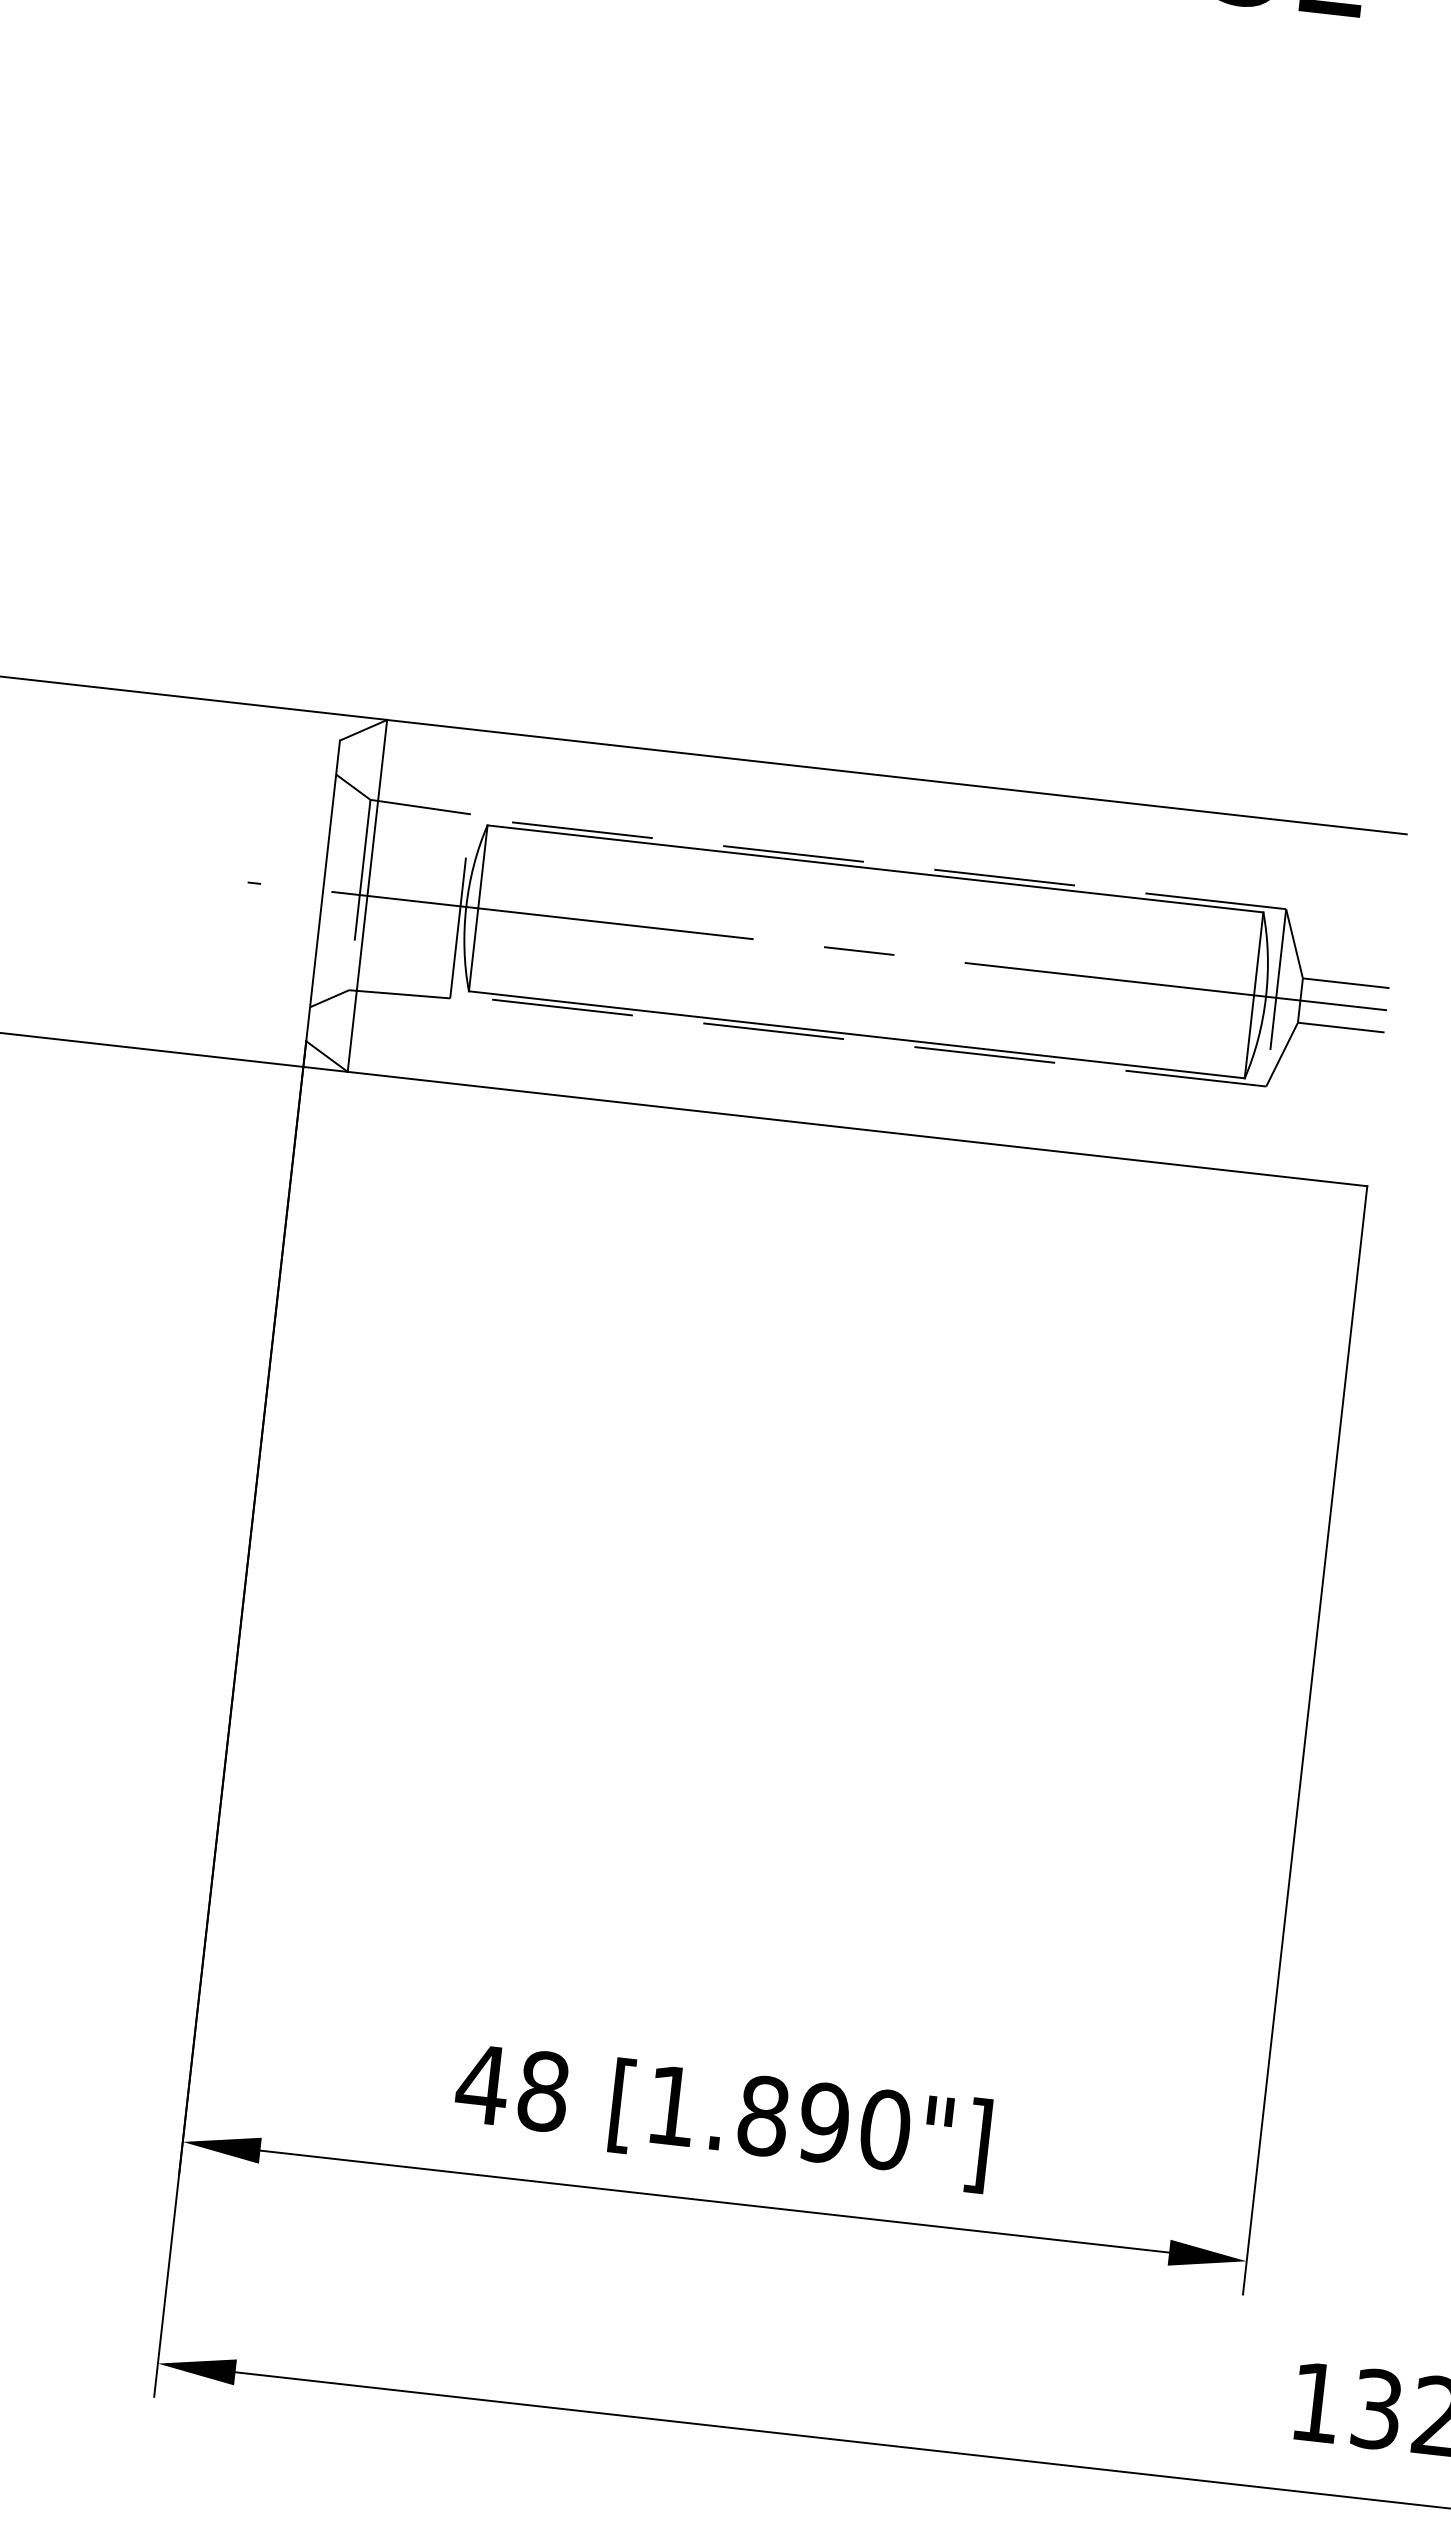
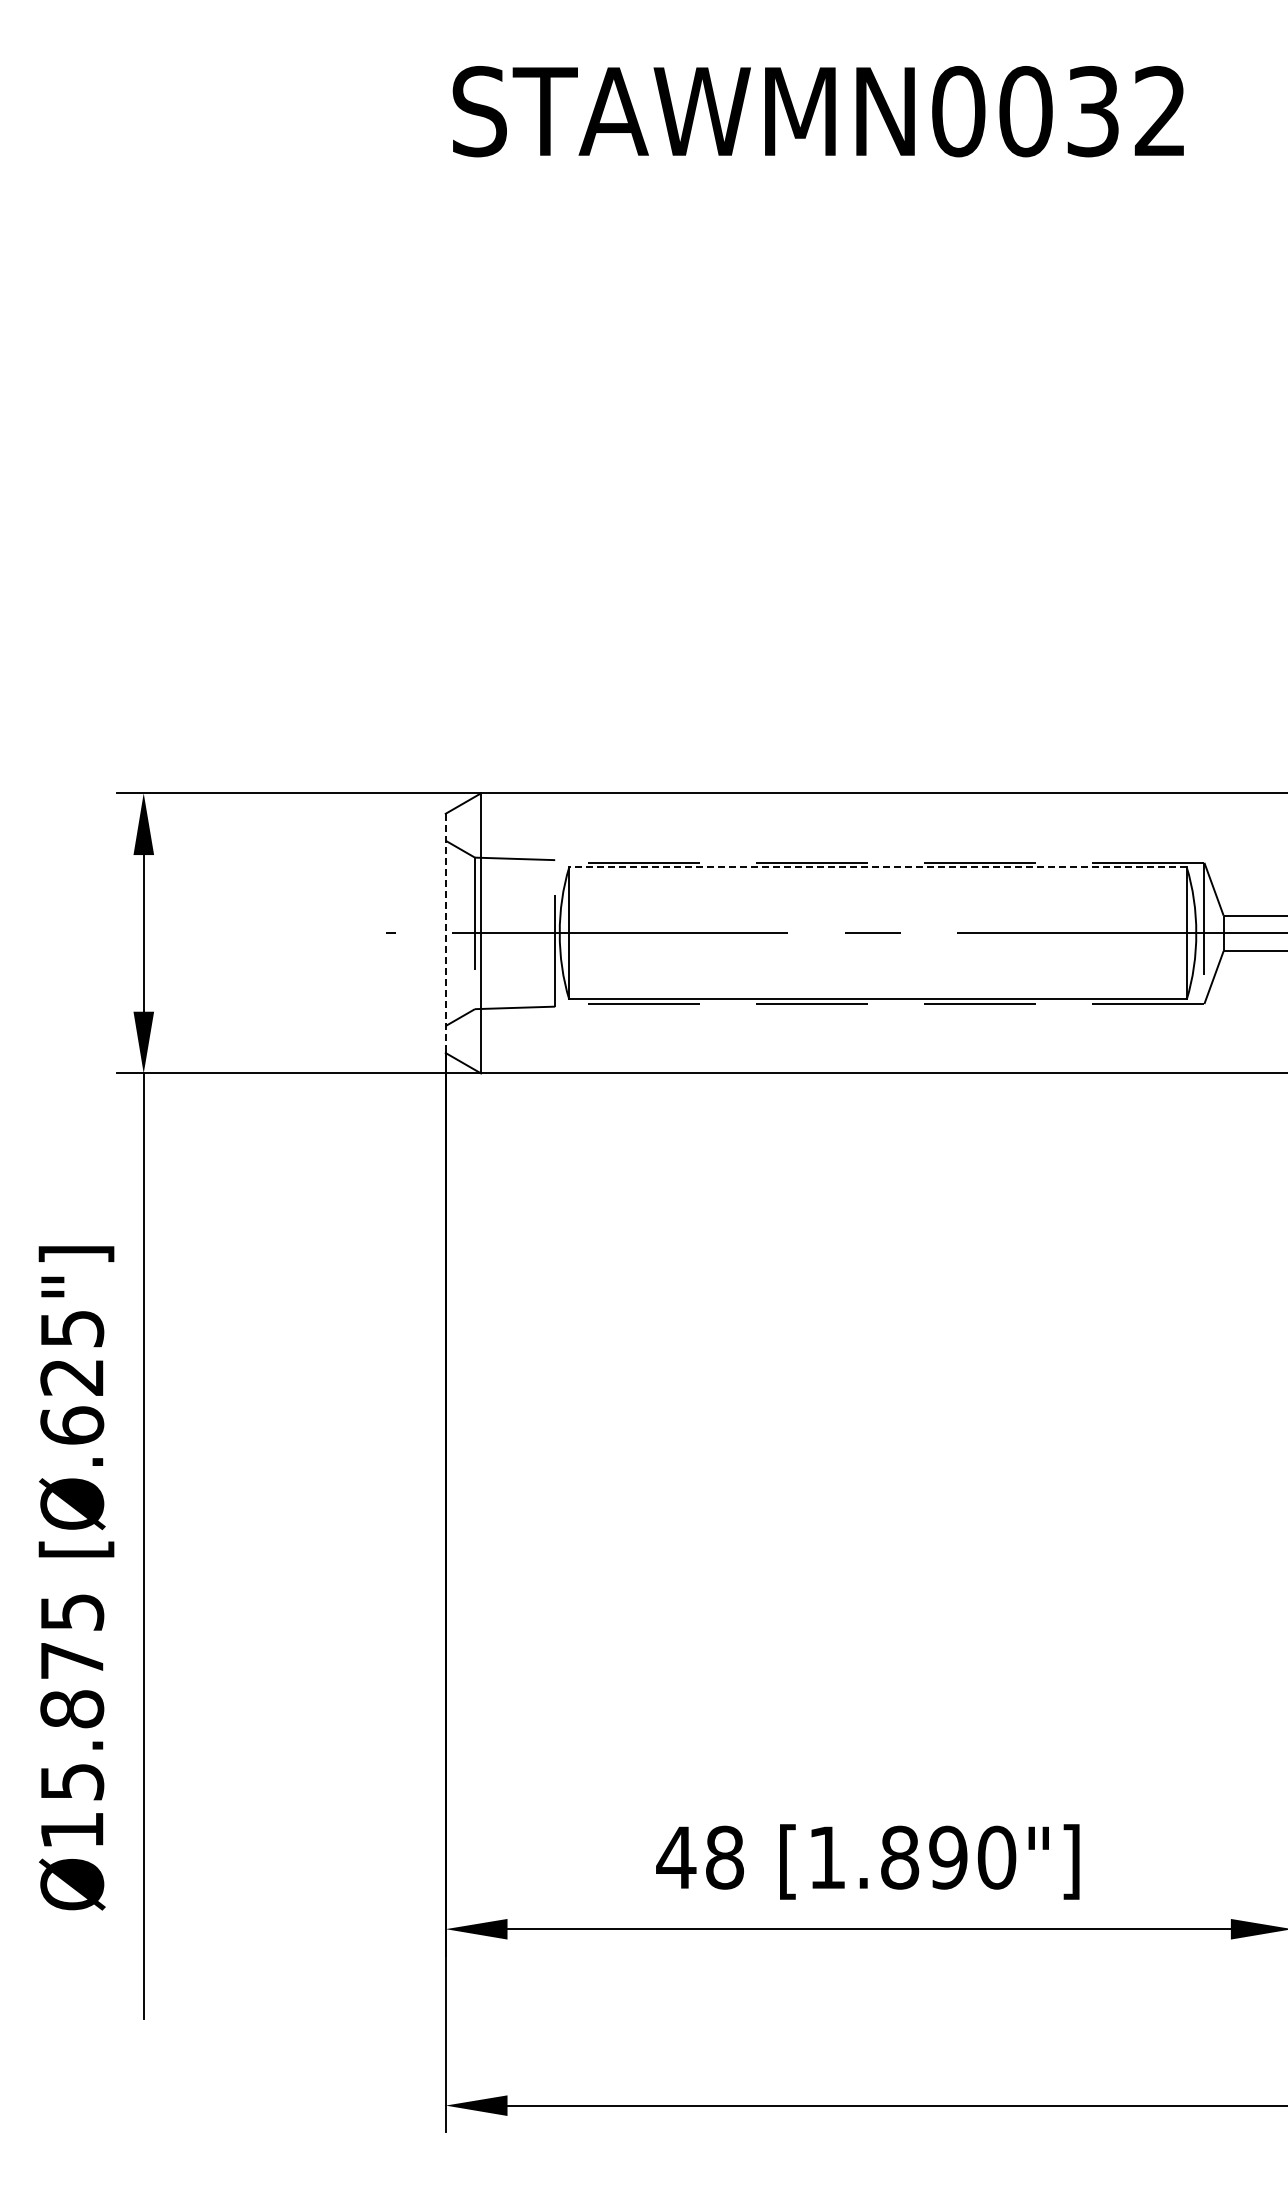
line: (876, 869) -> (878, 867), solid -> dashed
line: (322, 891) -> (445, 933), solid -> dashed

